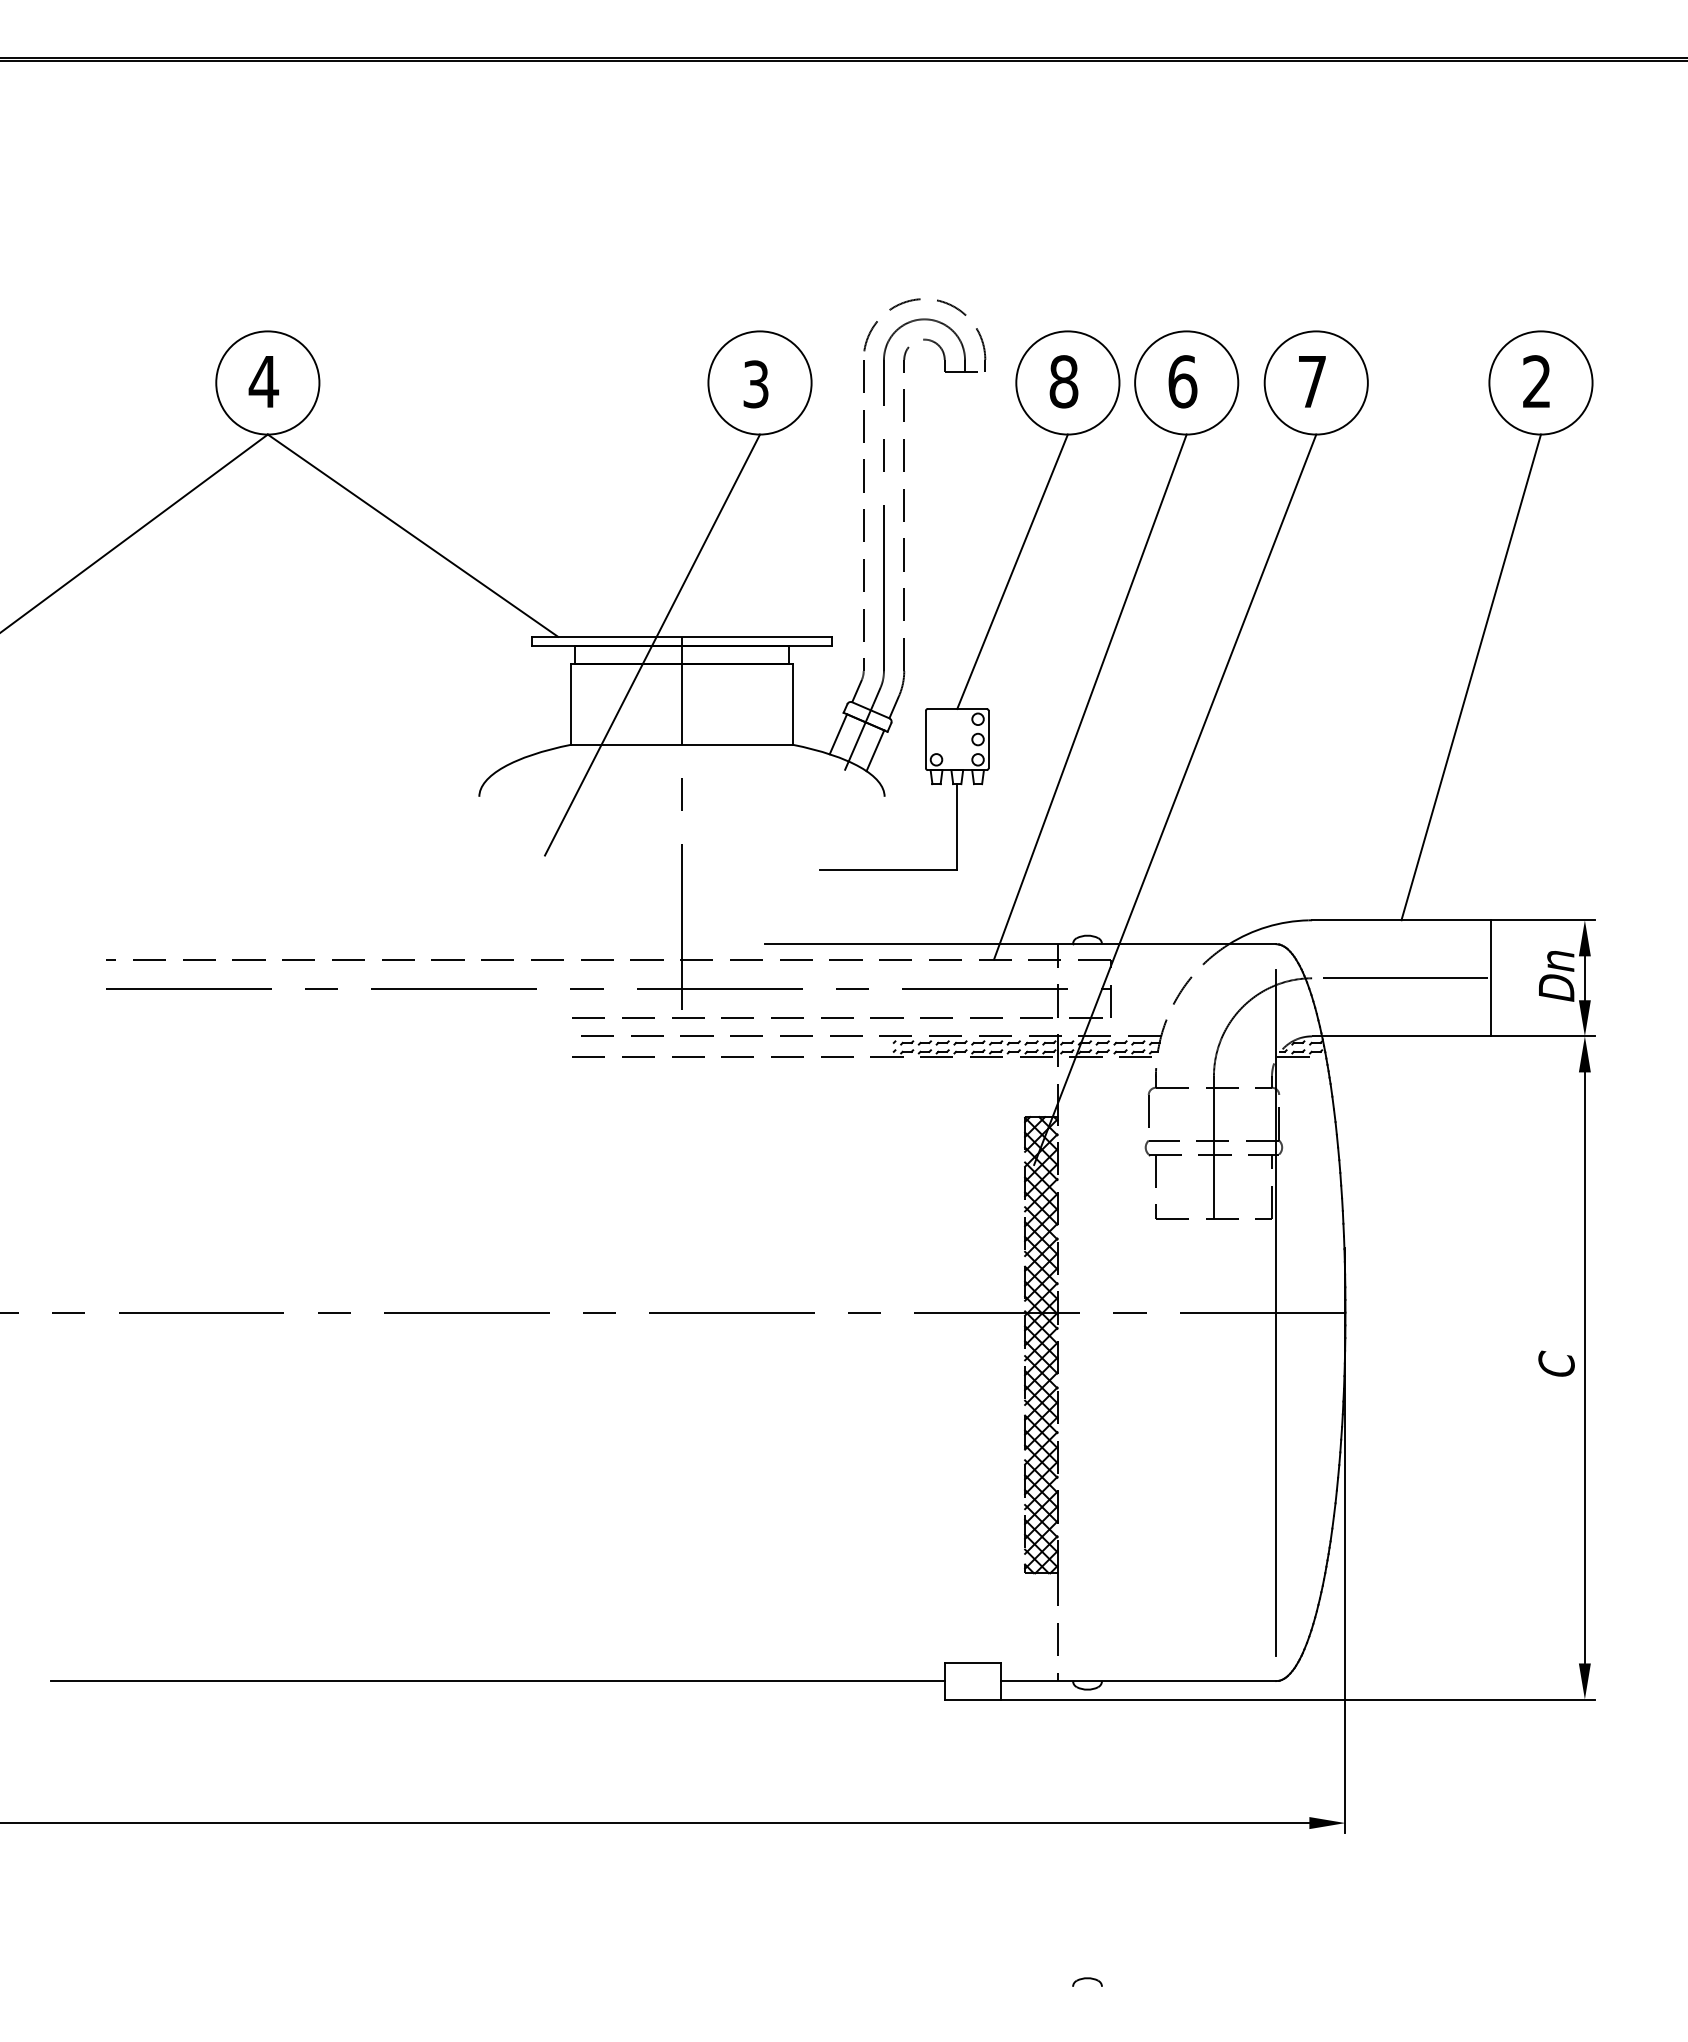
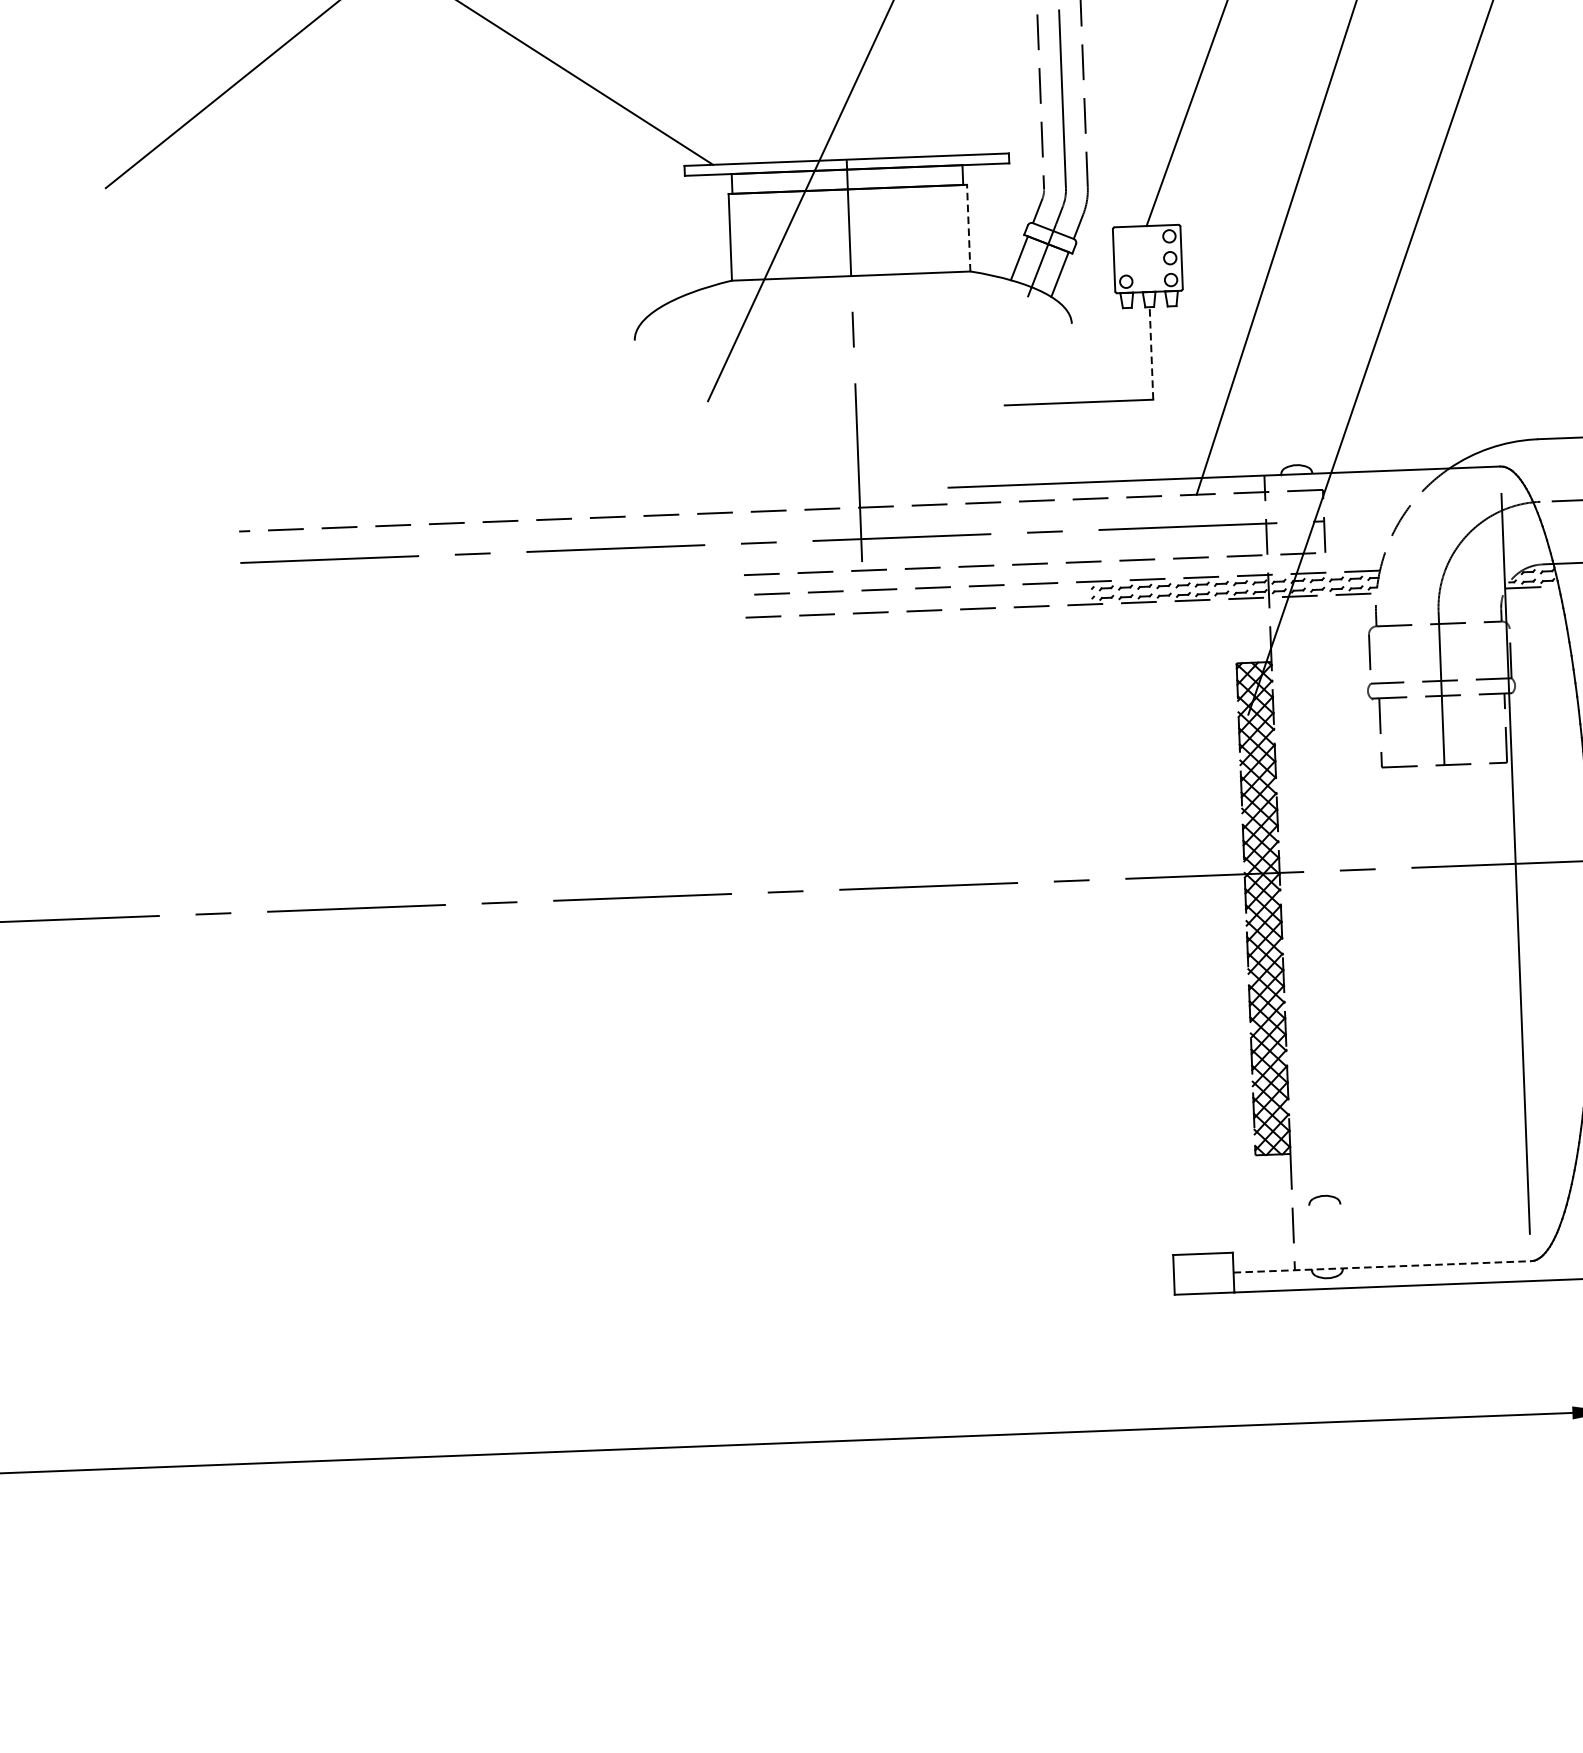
line: (792, 704) -> (968, 228), solid -> dashed
line: (957, 827) -> (1151, 353), solid -> dashed
line: (497, 1681) -> (691, 1293), removed
line: (1138, 1681) -> (1382, 1267), solid -> dashed
part: (1087, 1981) -> (1324, 1199), moved

